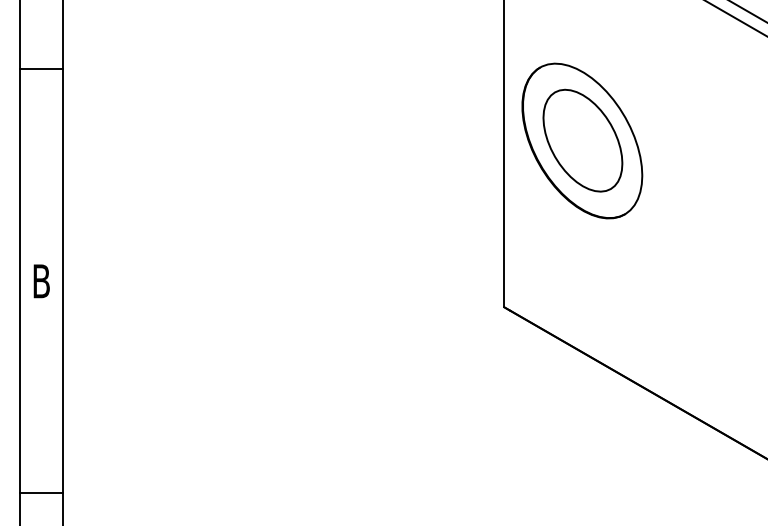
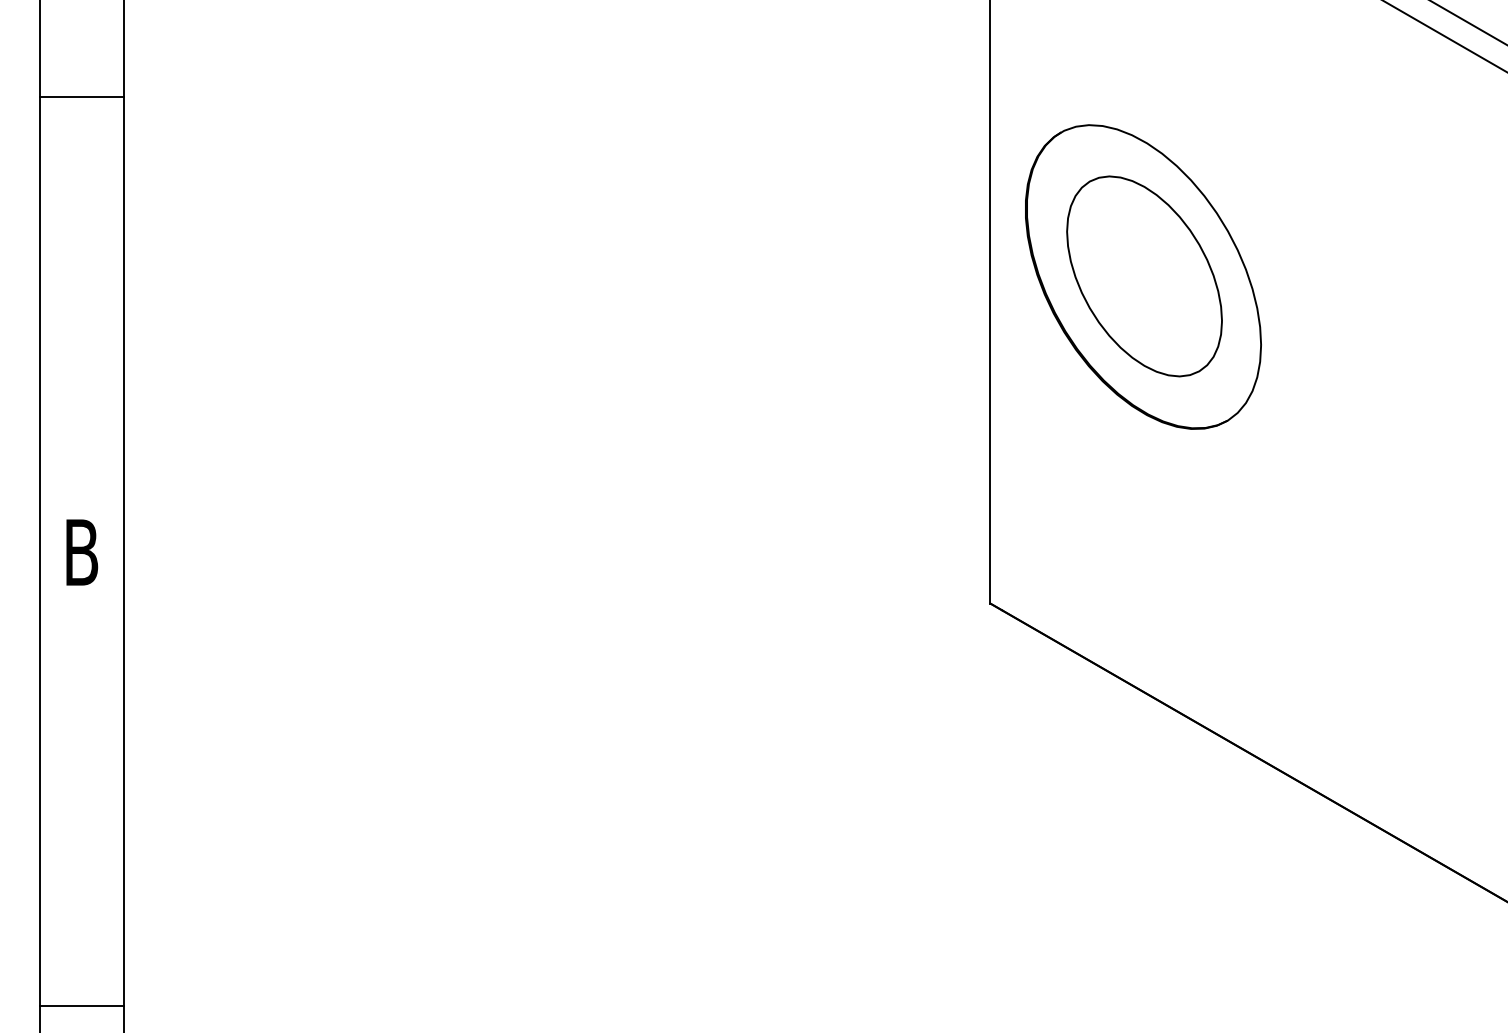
line: (41, 69) -> (81, 97), moved
line: (41, 493) -> (81, 1006), moved

